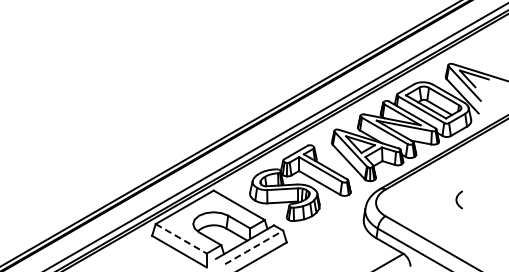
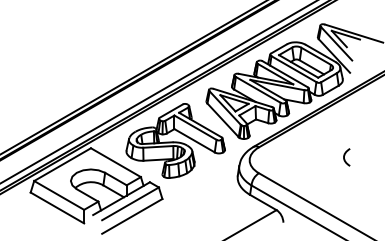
curve: (457, 199) -> (345, 156), moved
line: (181, 239) -> (59, 196), dashed -> solid
line: (254, 247) -> (130, 203), dashed -> solid

